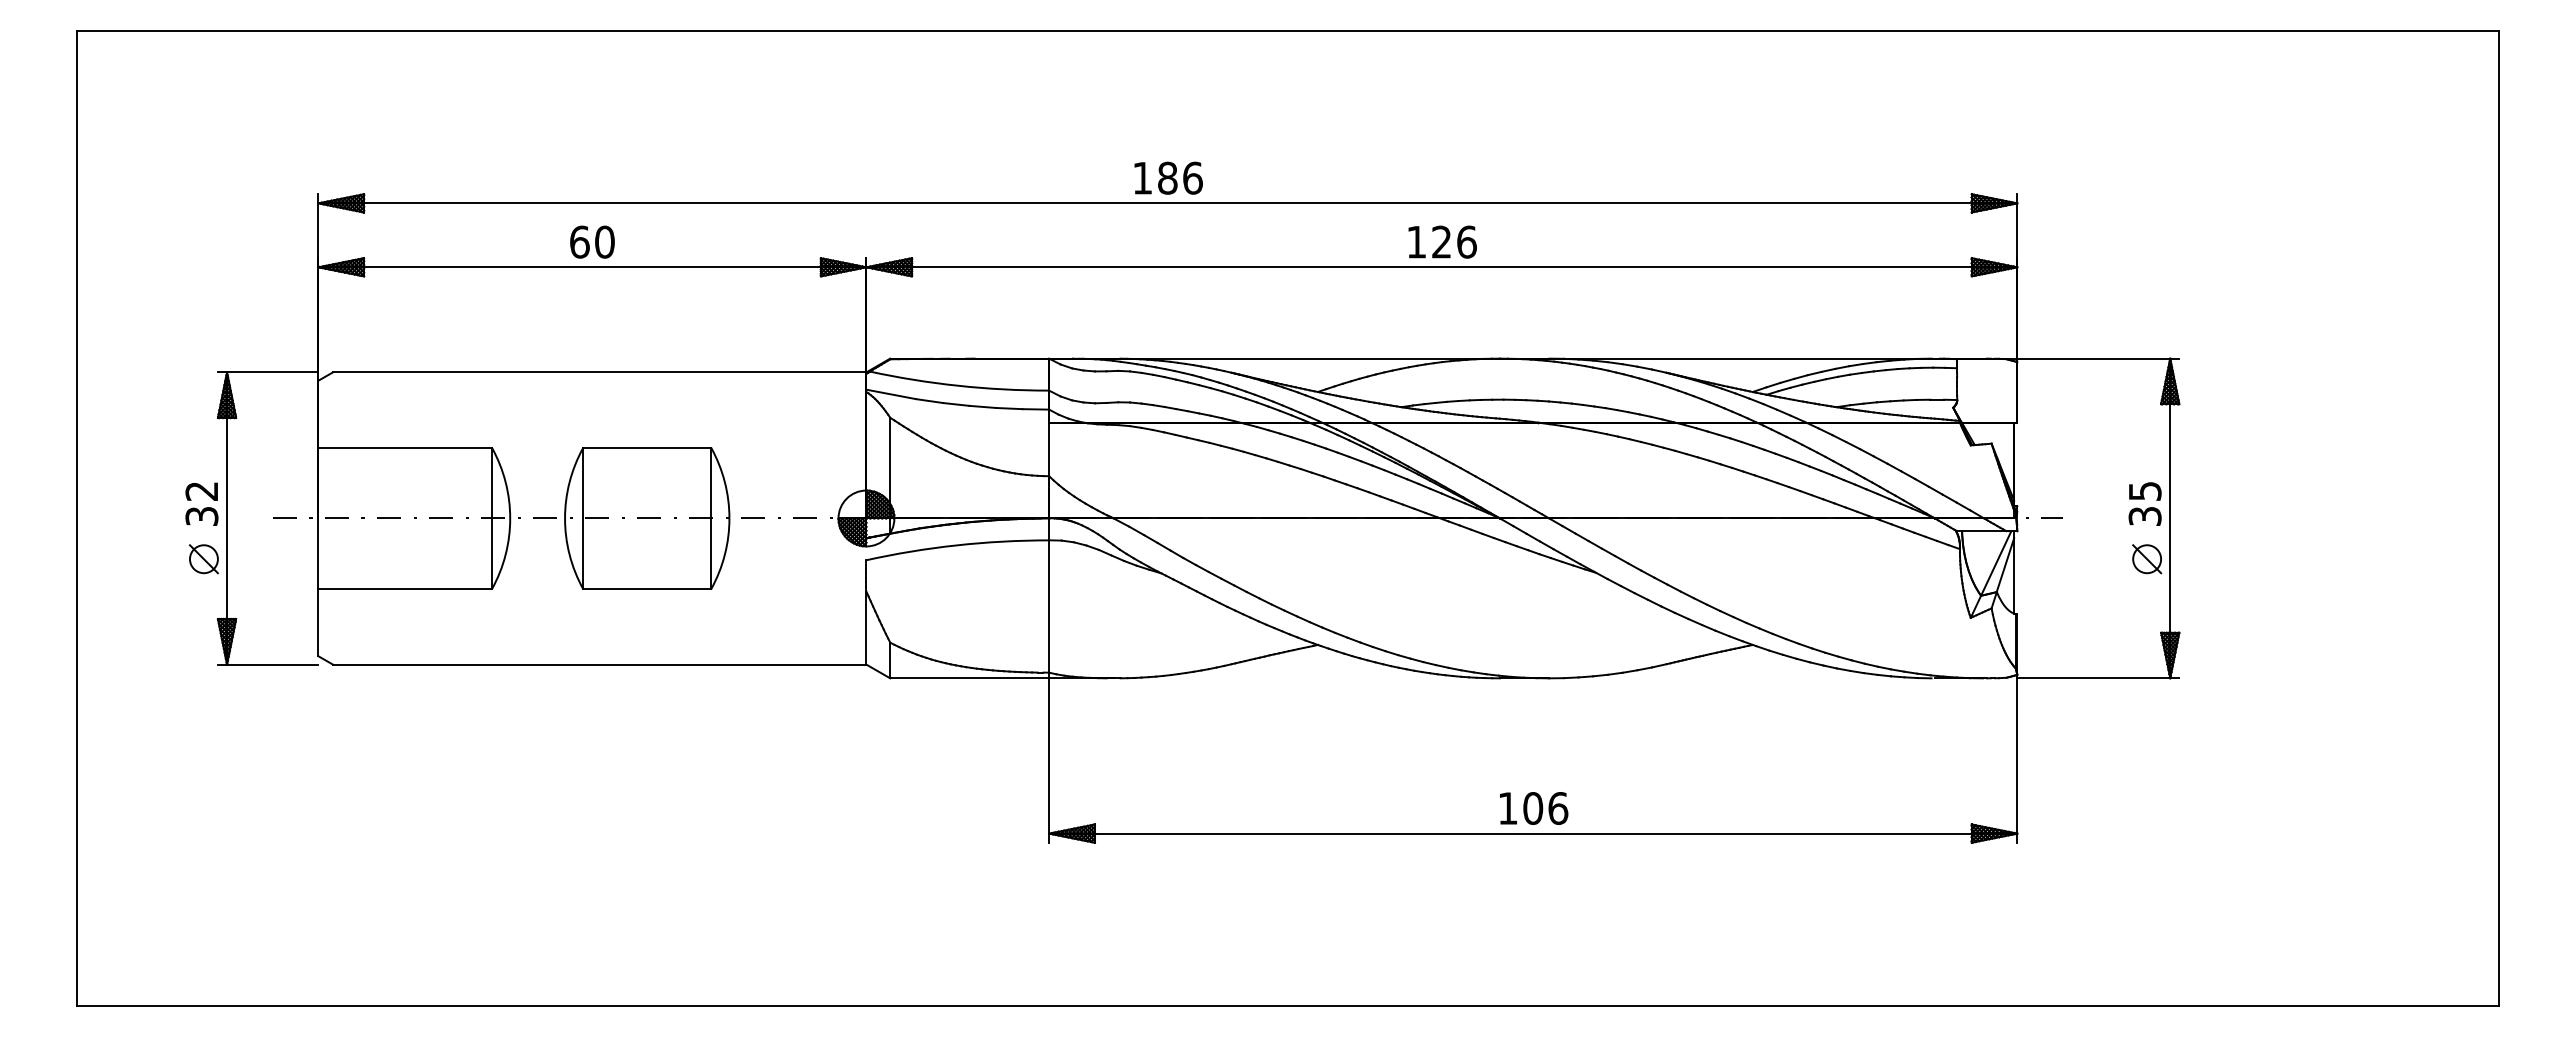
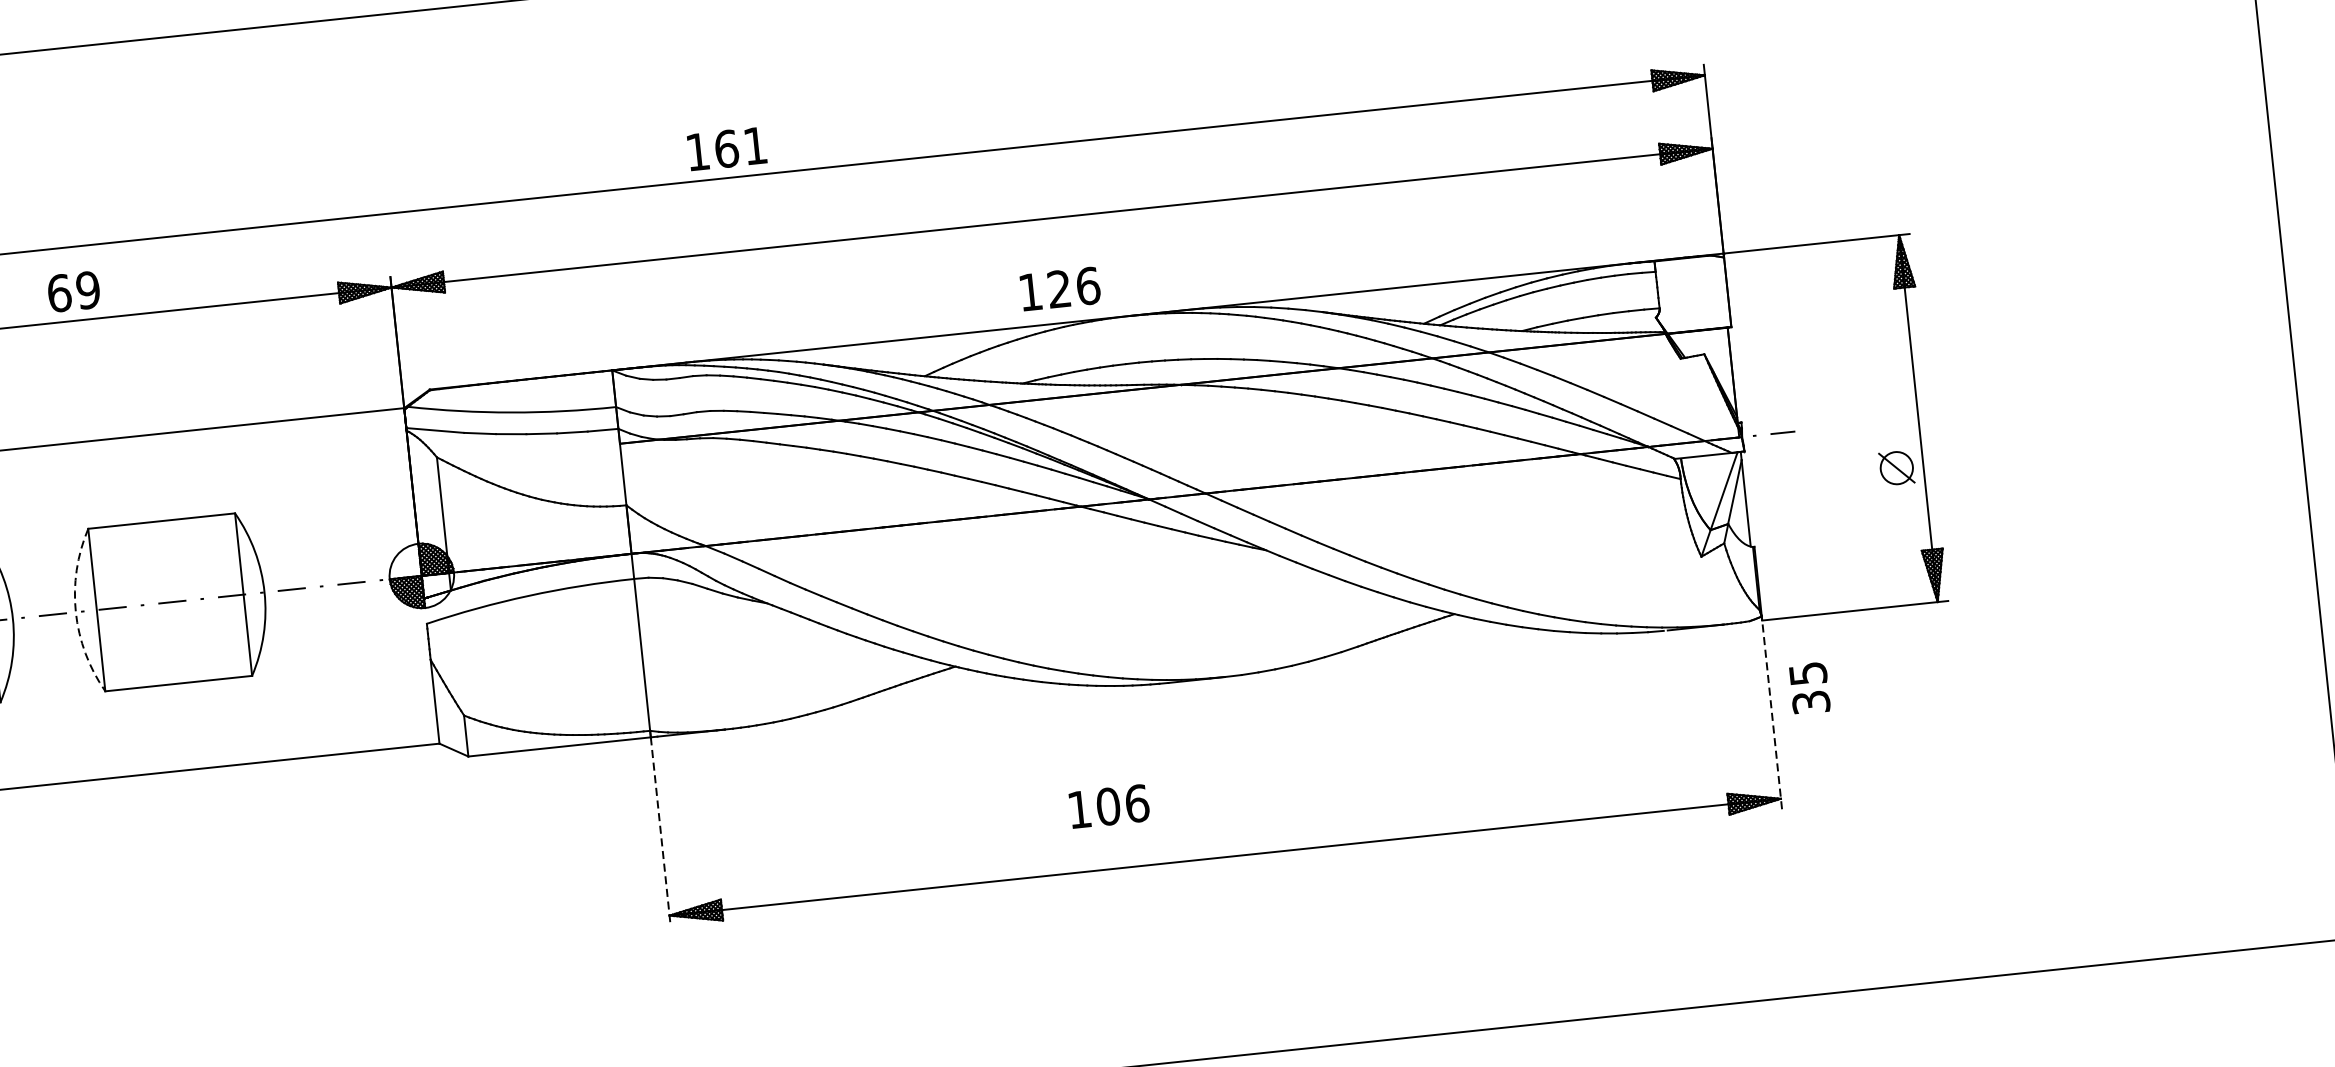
text: (1180, 177) -> (741, 146), 186 -> 161
text: (604, 241) -> (87, 289), 60 -> 69
text: (1442, 241) -> (1060, 288), moved
text: (2144, 503) -> (1808, 687), moved
arc: (565, 518) -> (76, 612), solid -> dashed
line: (2017, 760) -> (1772, 714), solid -> dashed
line: (1049, 761) -> (661, 832), solid -> dashed
text: (1534, 808) -> (1109, 806), moved

